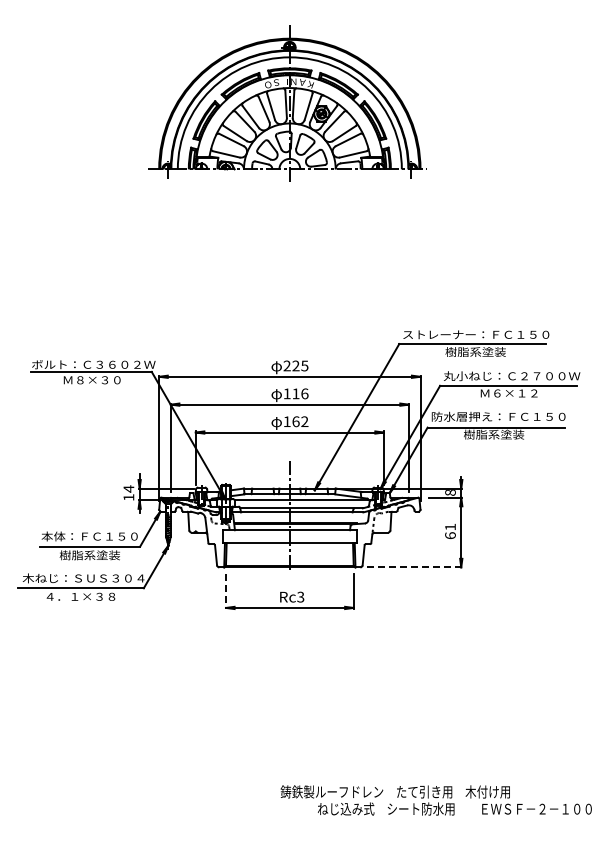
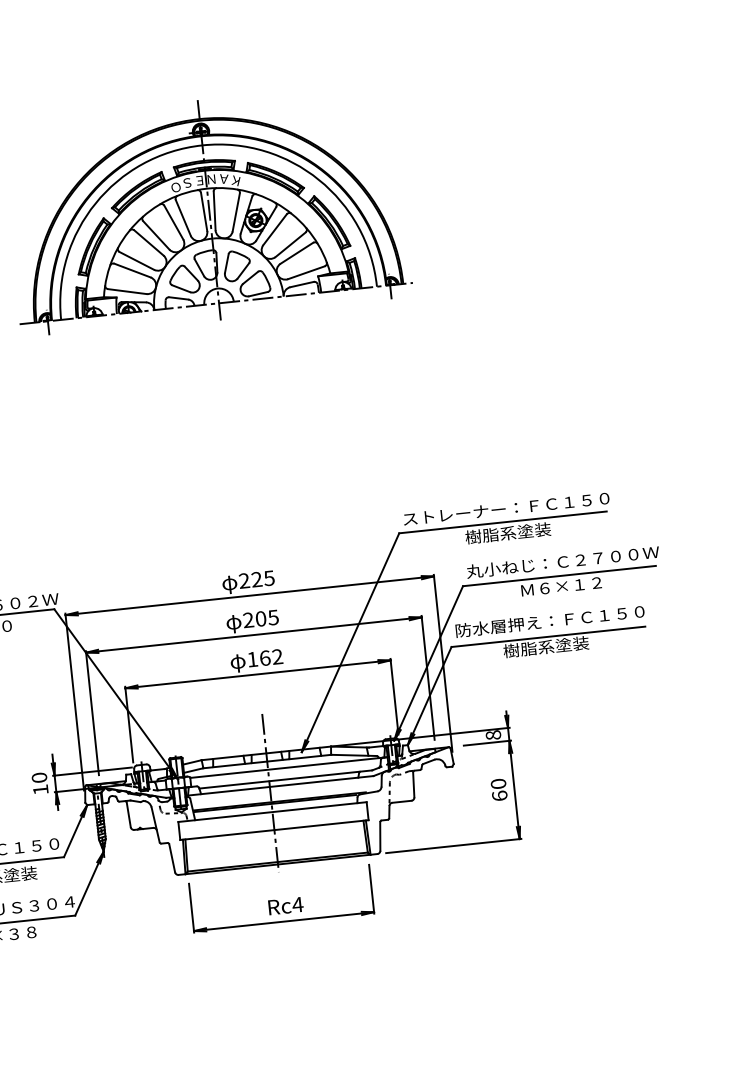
text: (295, 393) -> (260, 618), 116 -> 205
text: (128, 488) -> (38, 777), 14 -> 10
text: (450, 526) -> (498, 783), 61 -> 60
line: (414, 567) -> (453, 846), dashed -> solid
line: (225, 592) -> (191, 909), dashed -> solid
text: (300, 596) -> (297, 903), Rc3 -> Rc4

